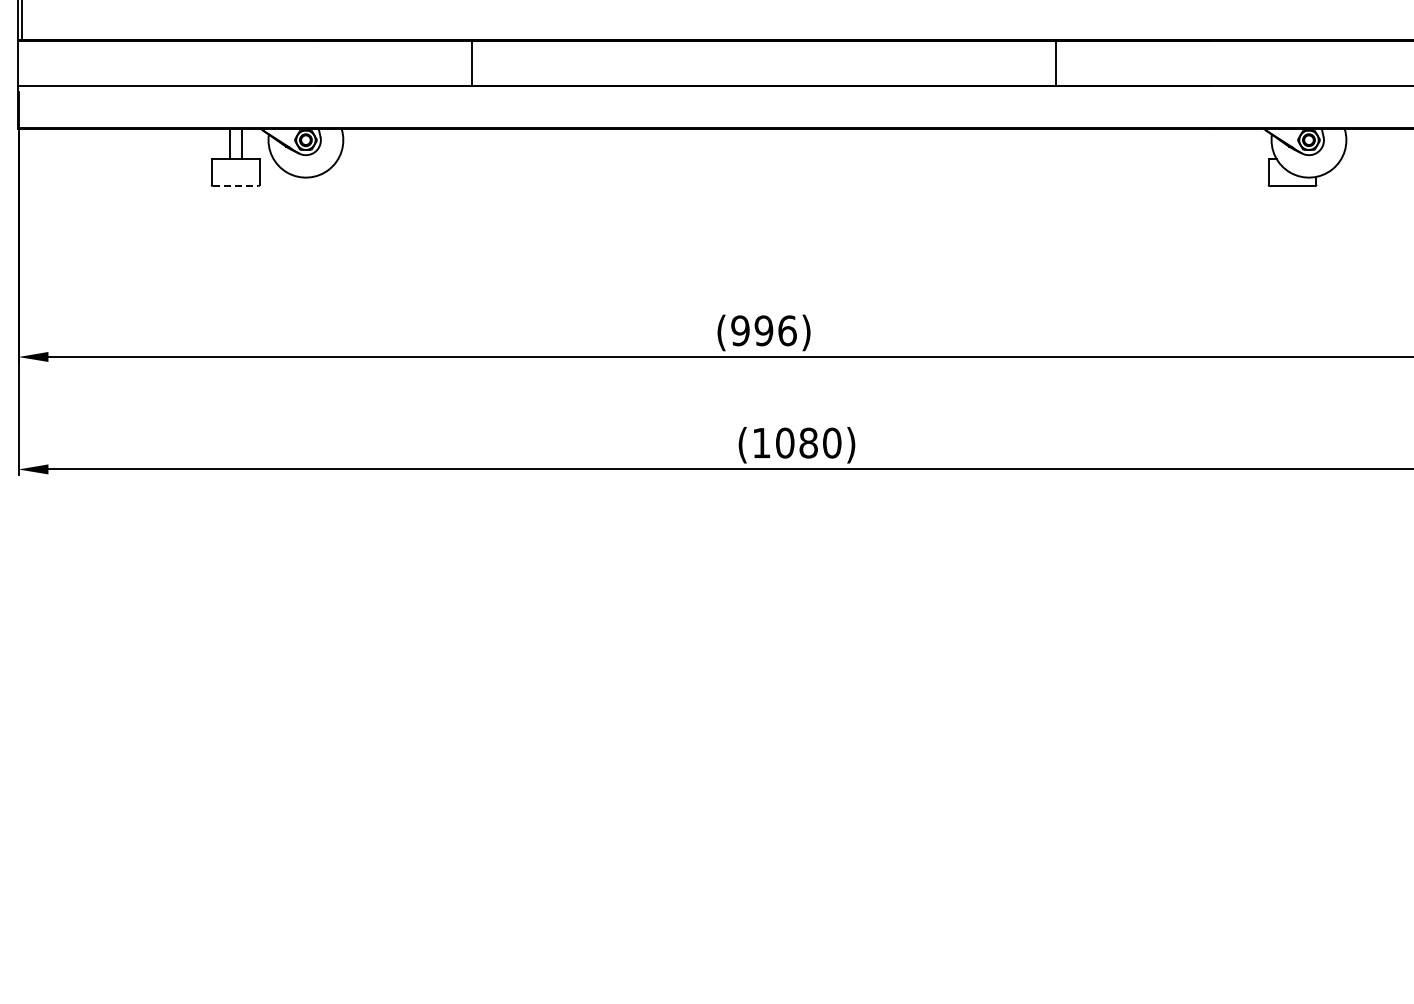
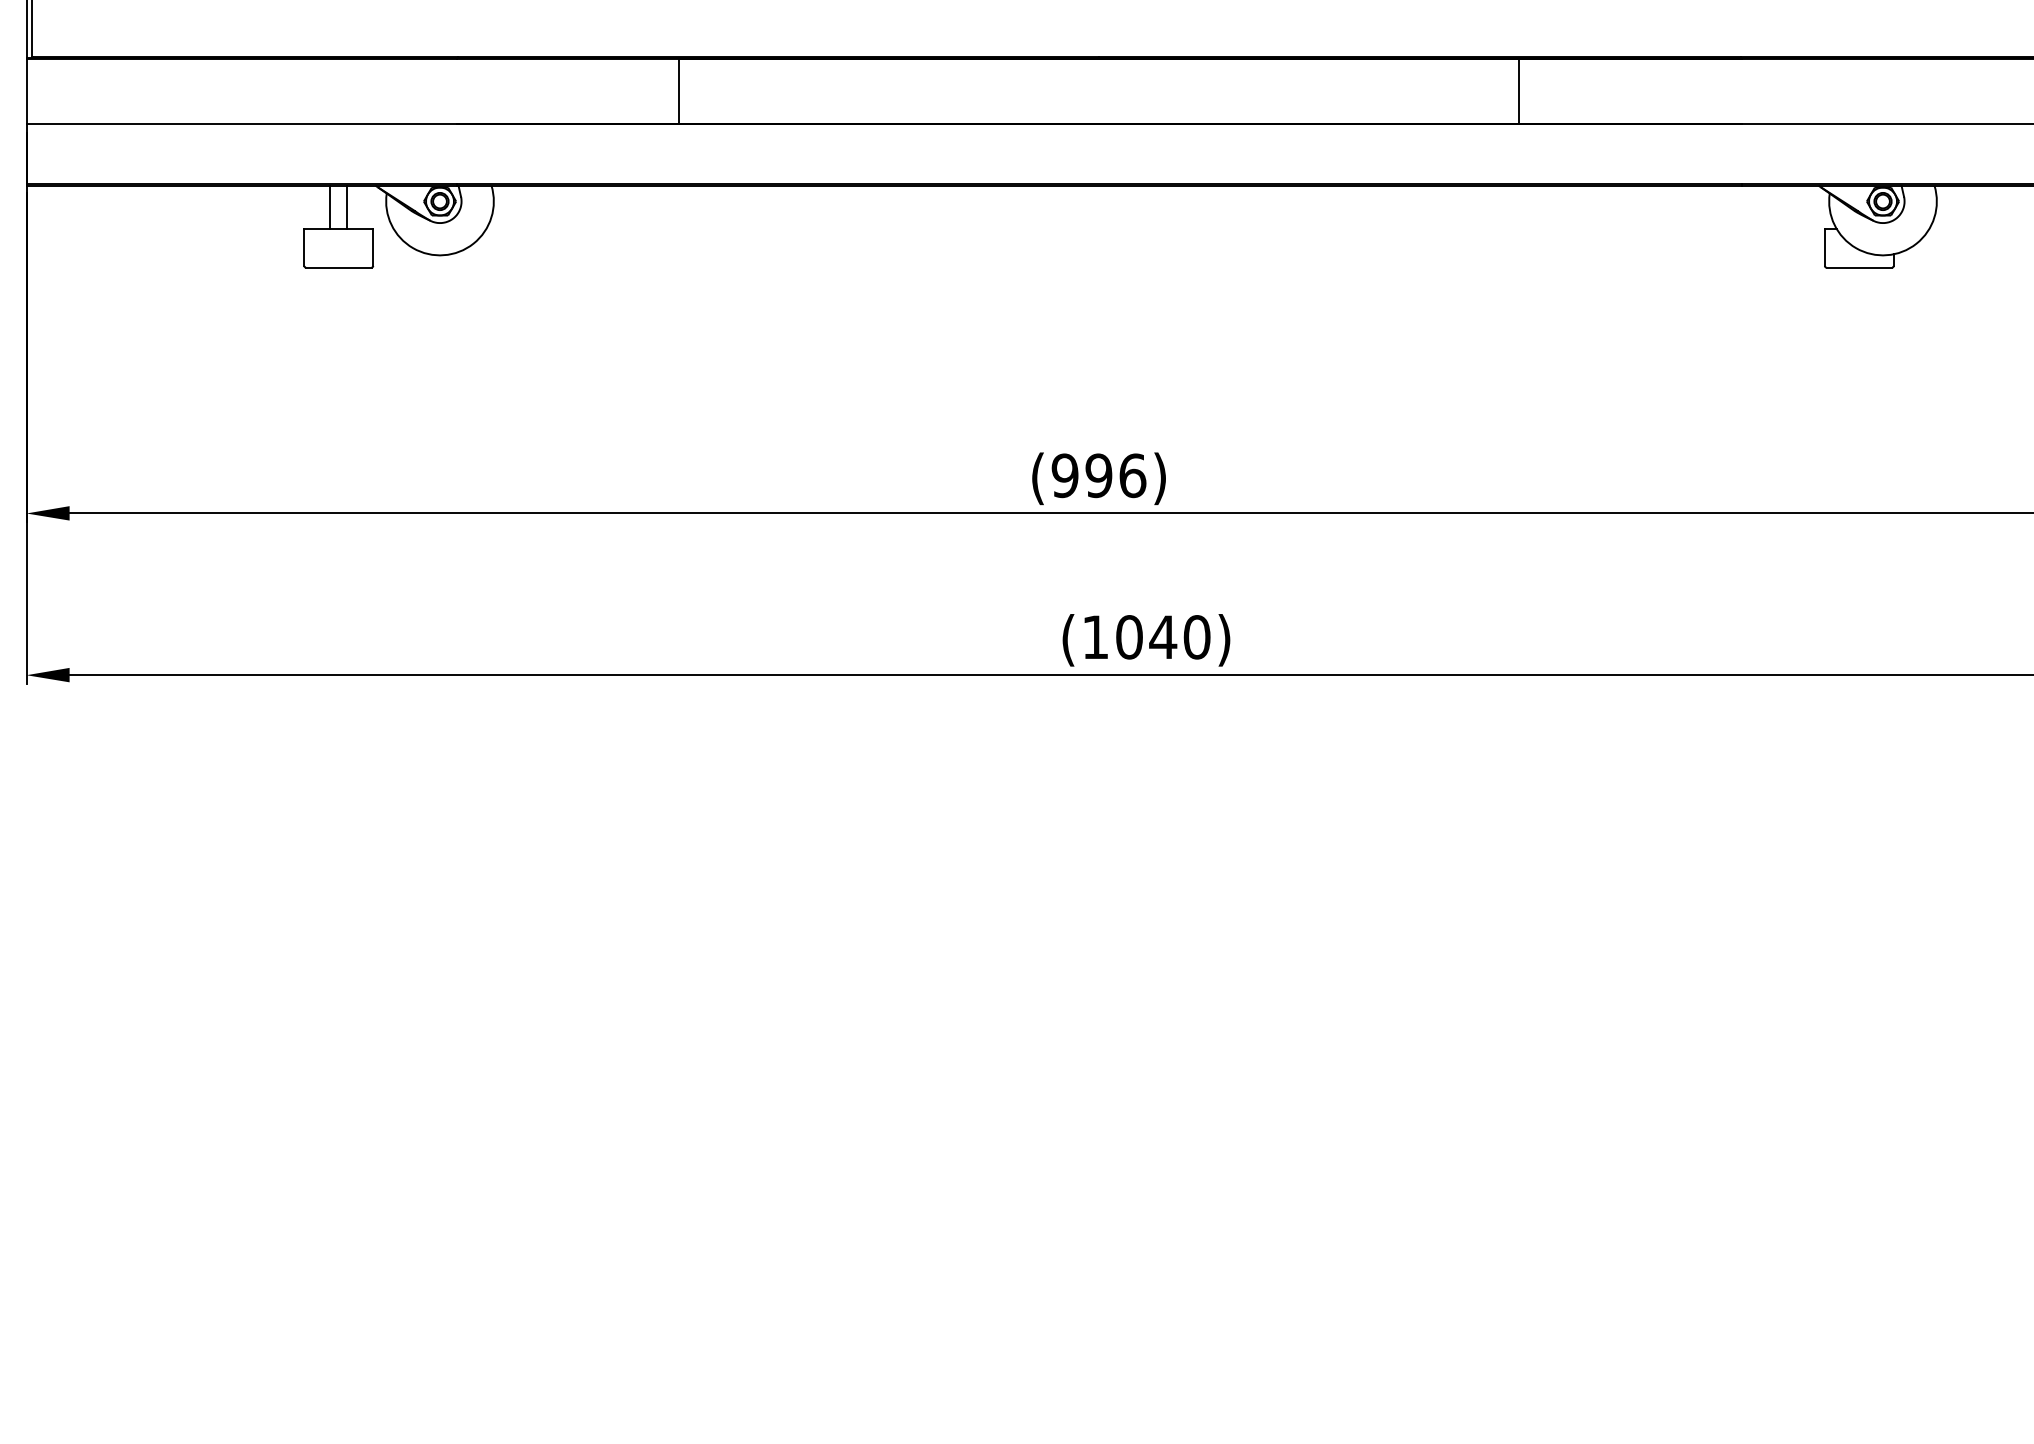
line: (235, 186) -> (338, 268), dashed -> solid
text: (808, 442) -> (1163, 636), (1080) -> (1040)

